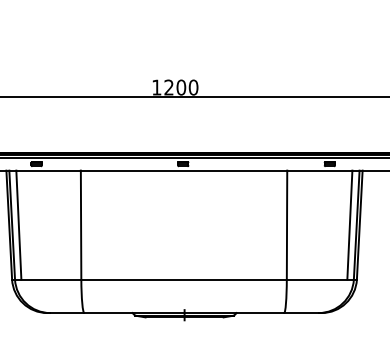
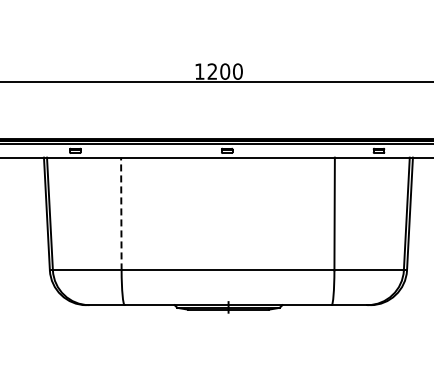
line: (18, 224) -> (56, 213), removed
line: (81, 224) -> (121, 213), solid -> dashed
line: (349, 224) -> (399, 213), removed

